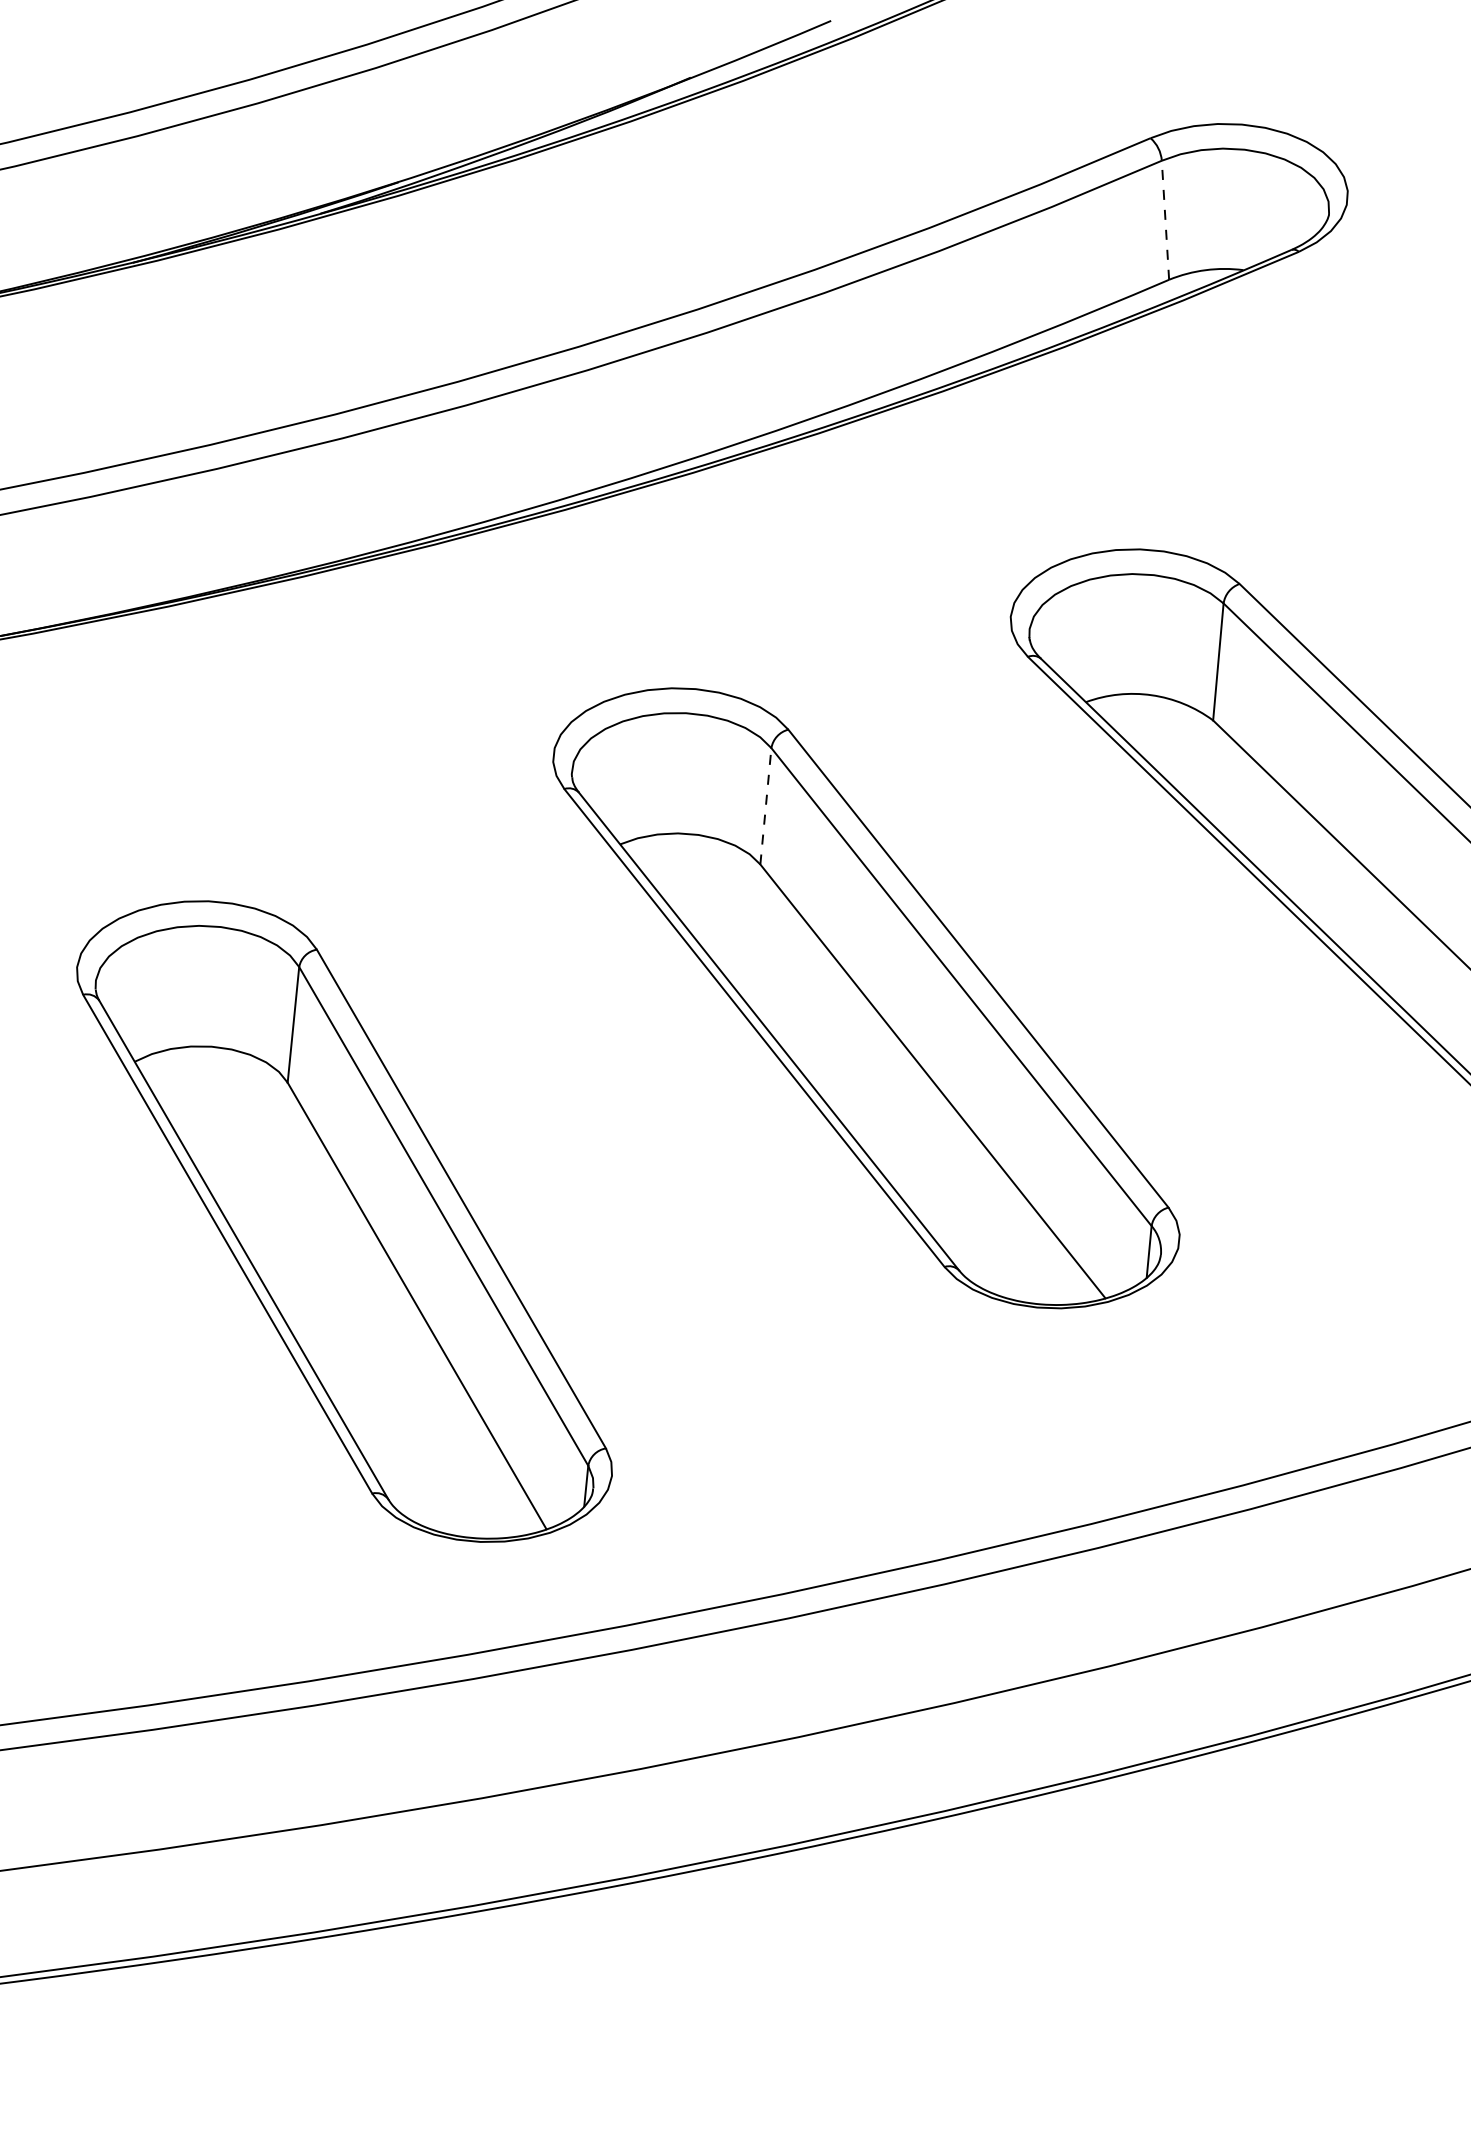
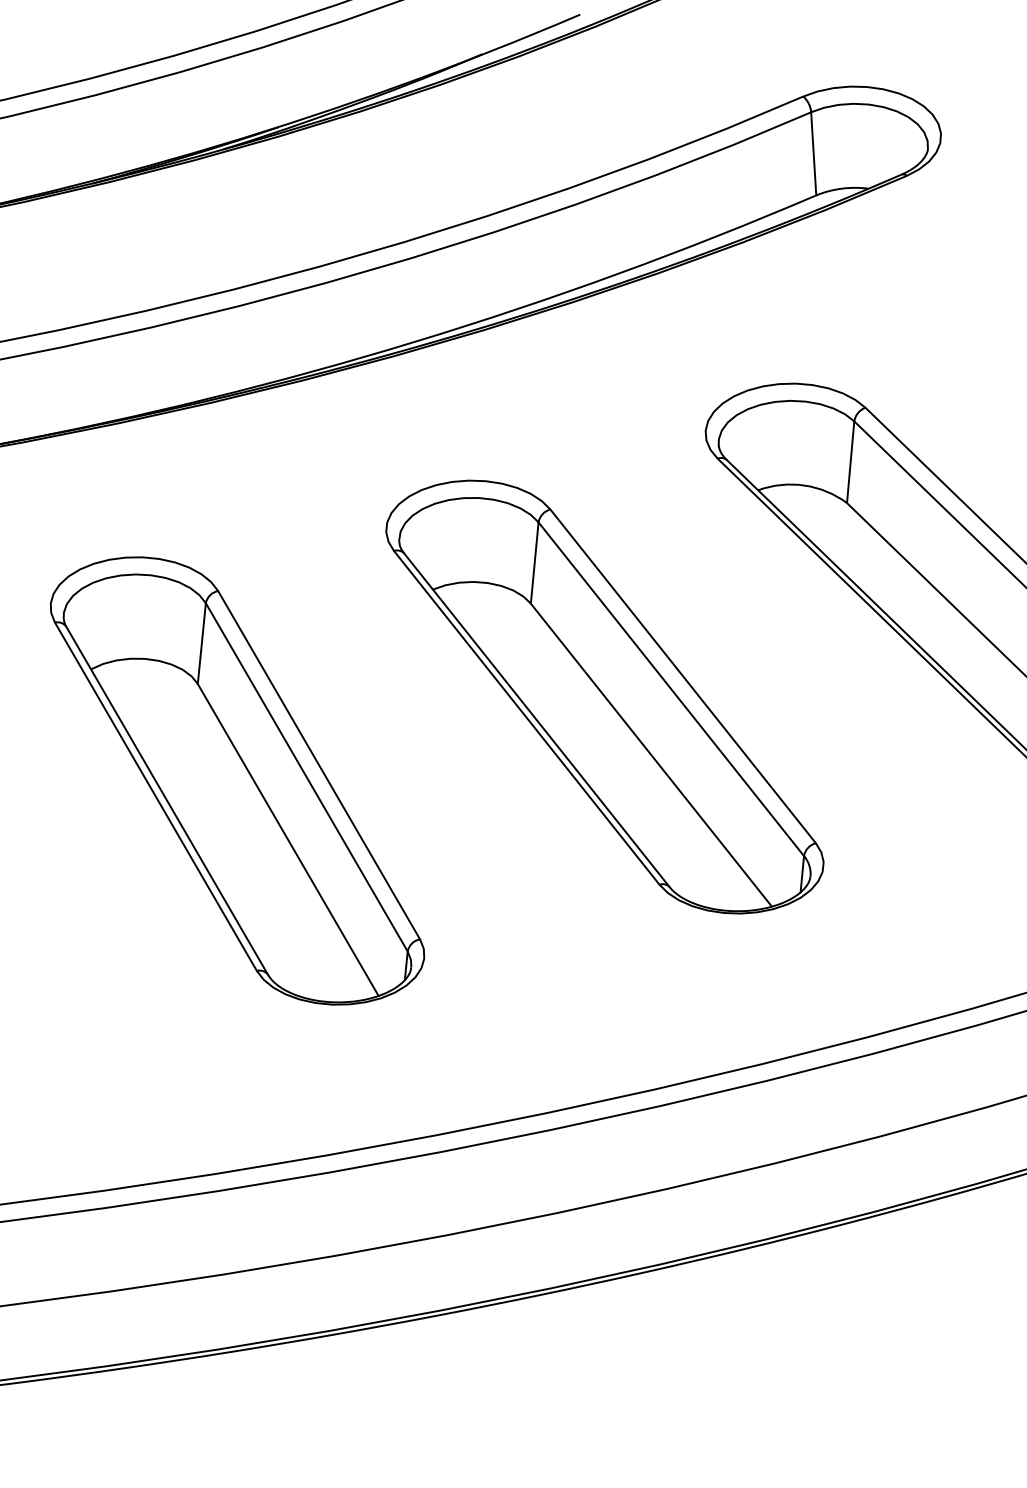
line: (1165, 219) -> (813, 153), dashed -> solid
line: (765, 806) -> (534, 563), dashed -> solid
part: (344, 1220) -> (237, 780), moved

